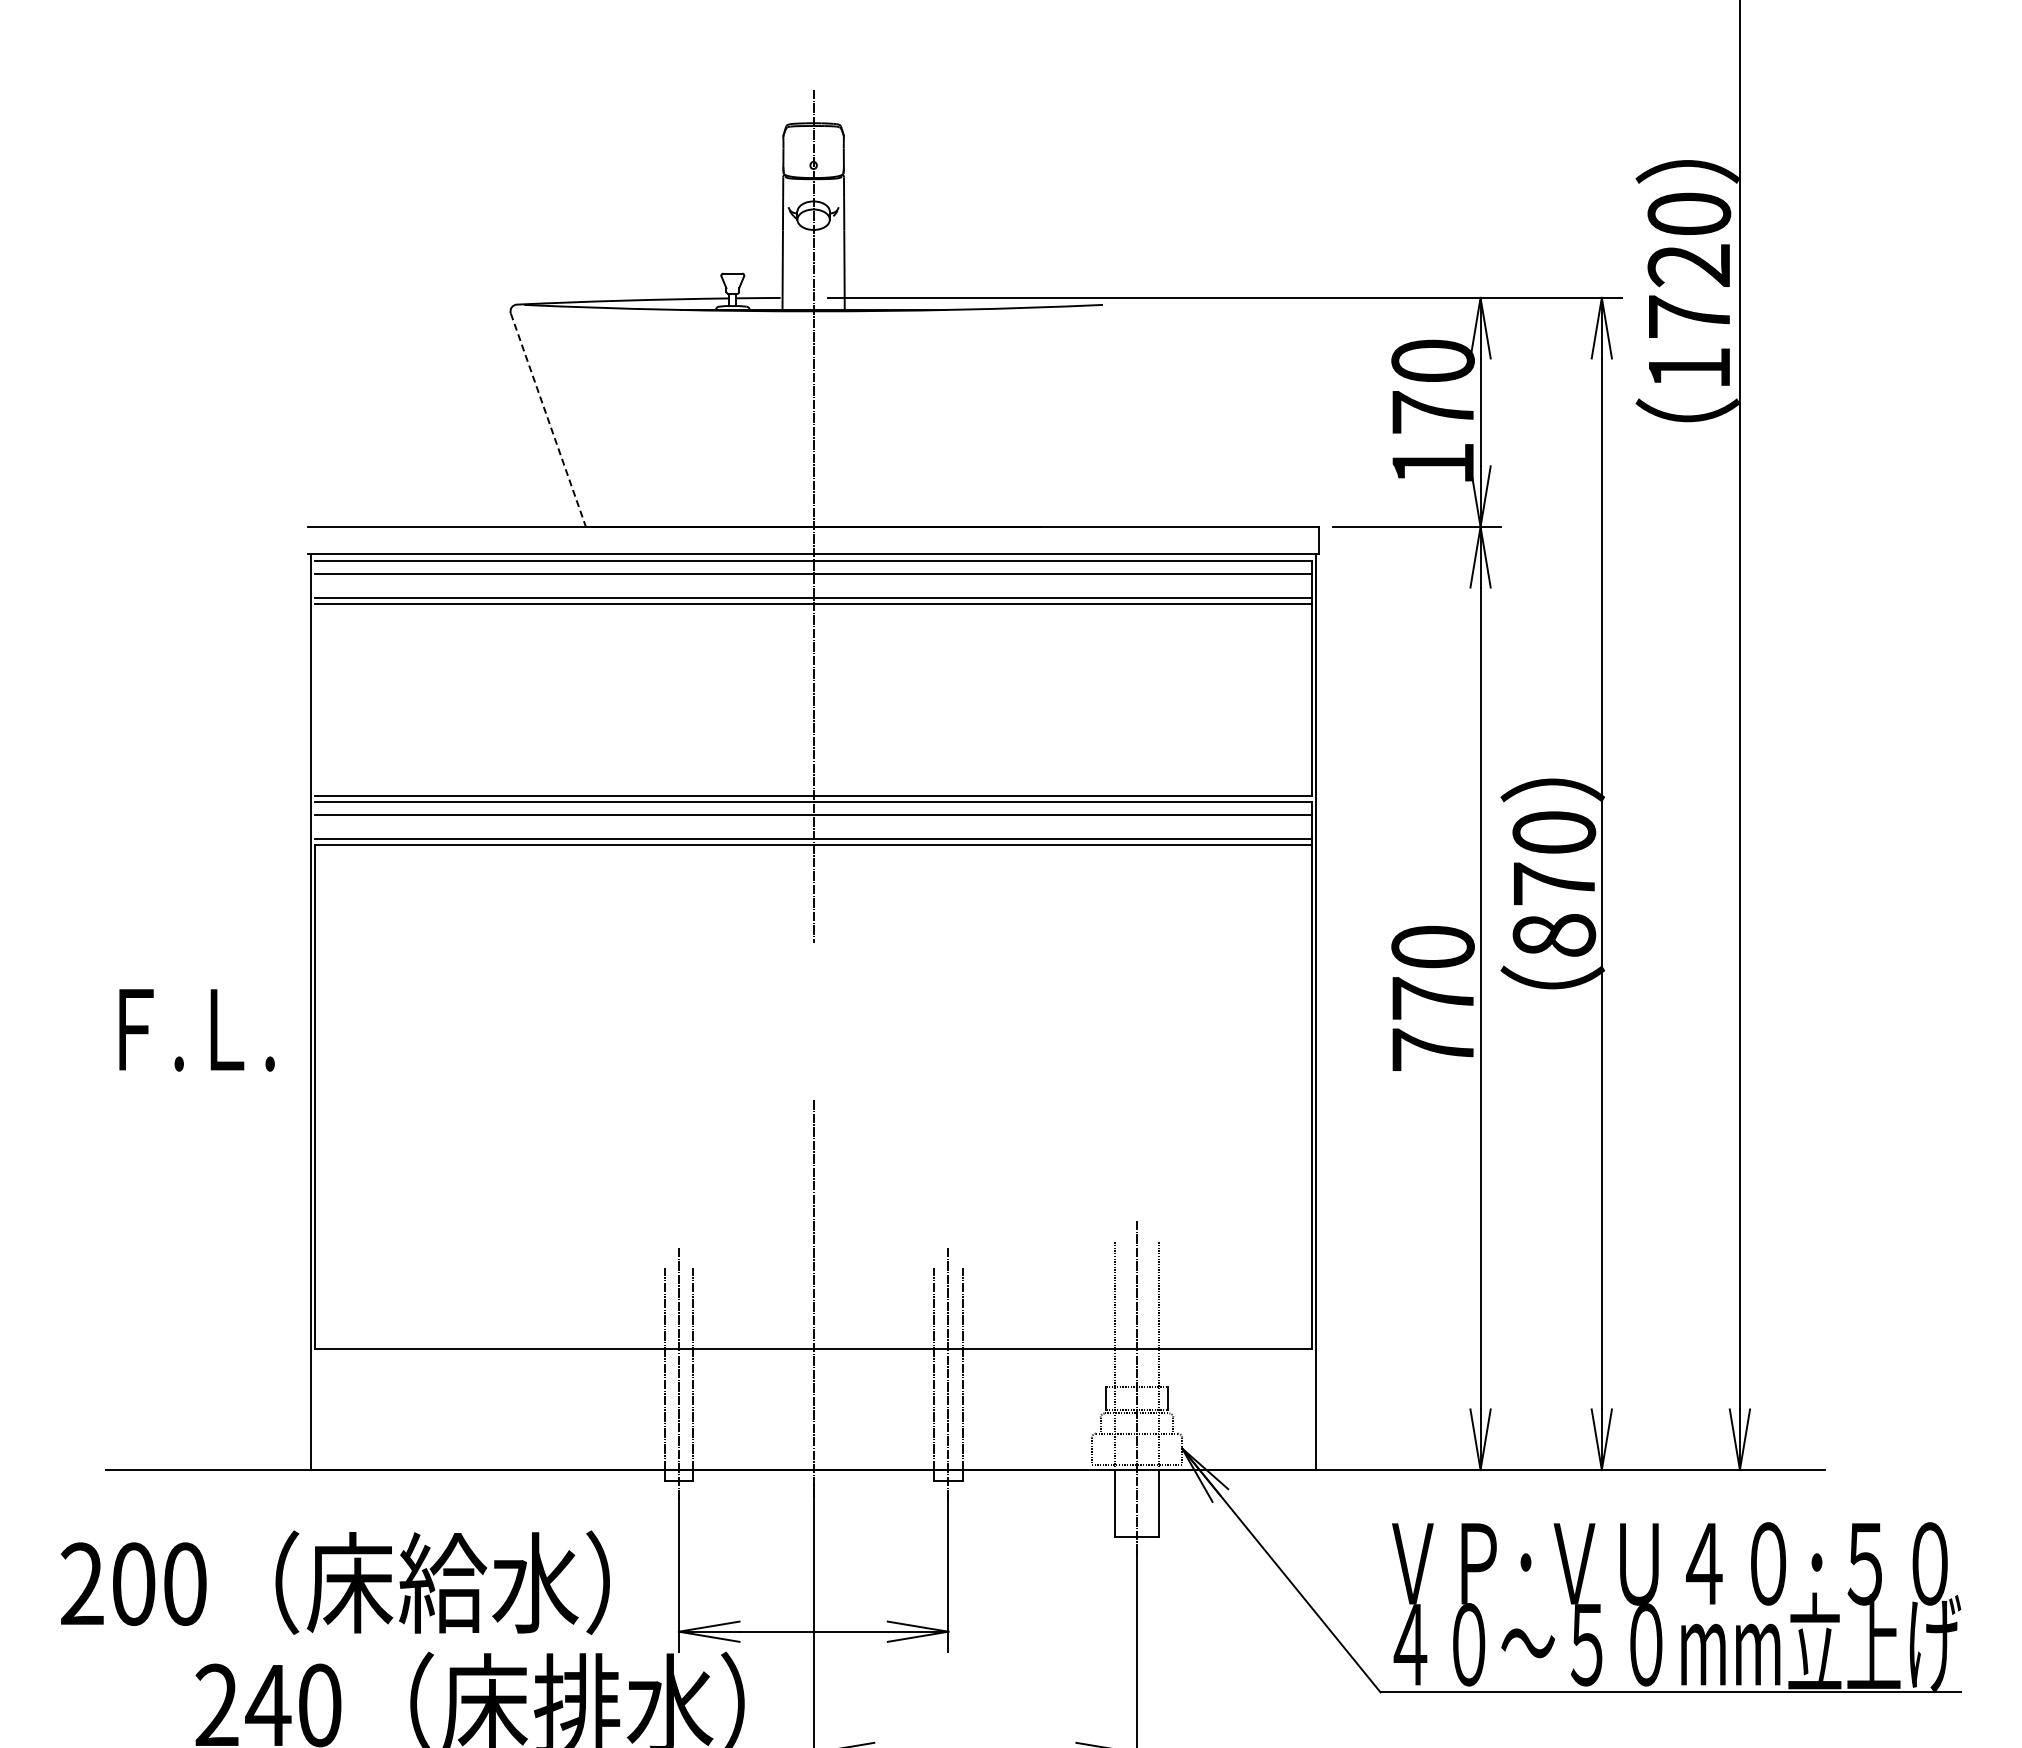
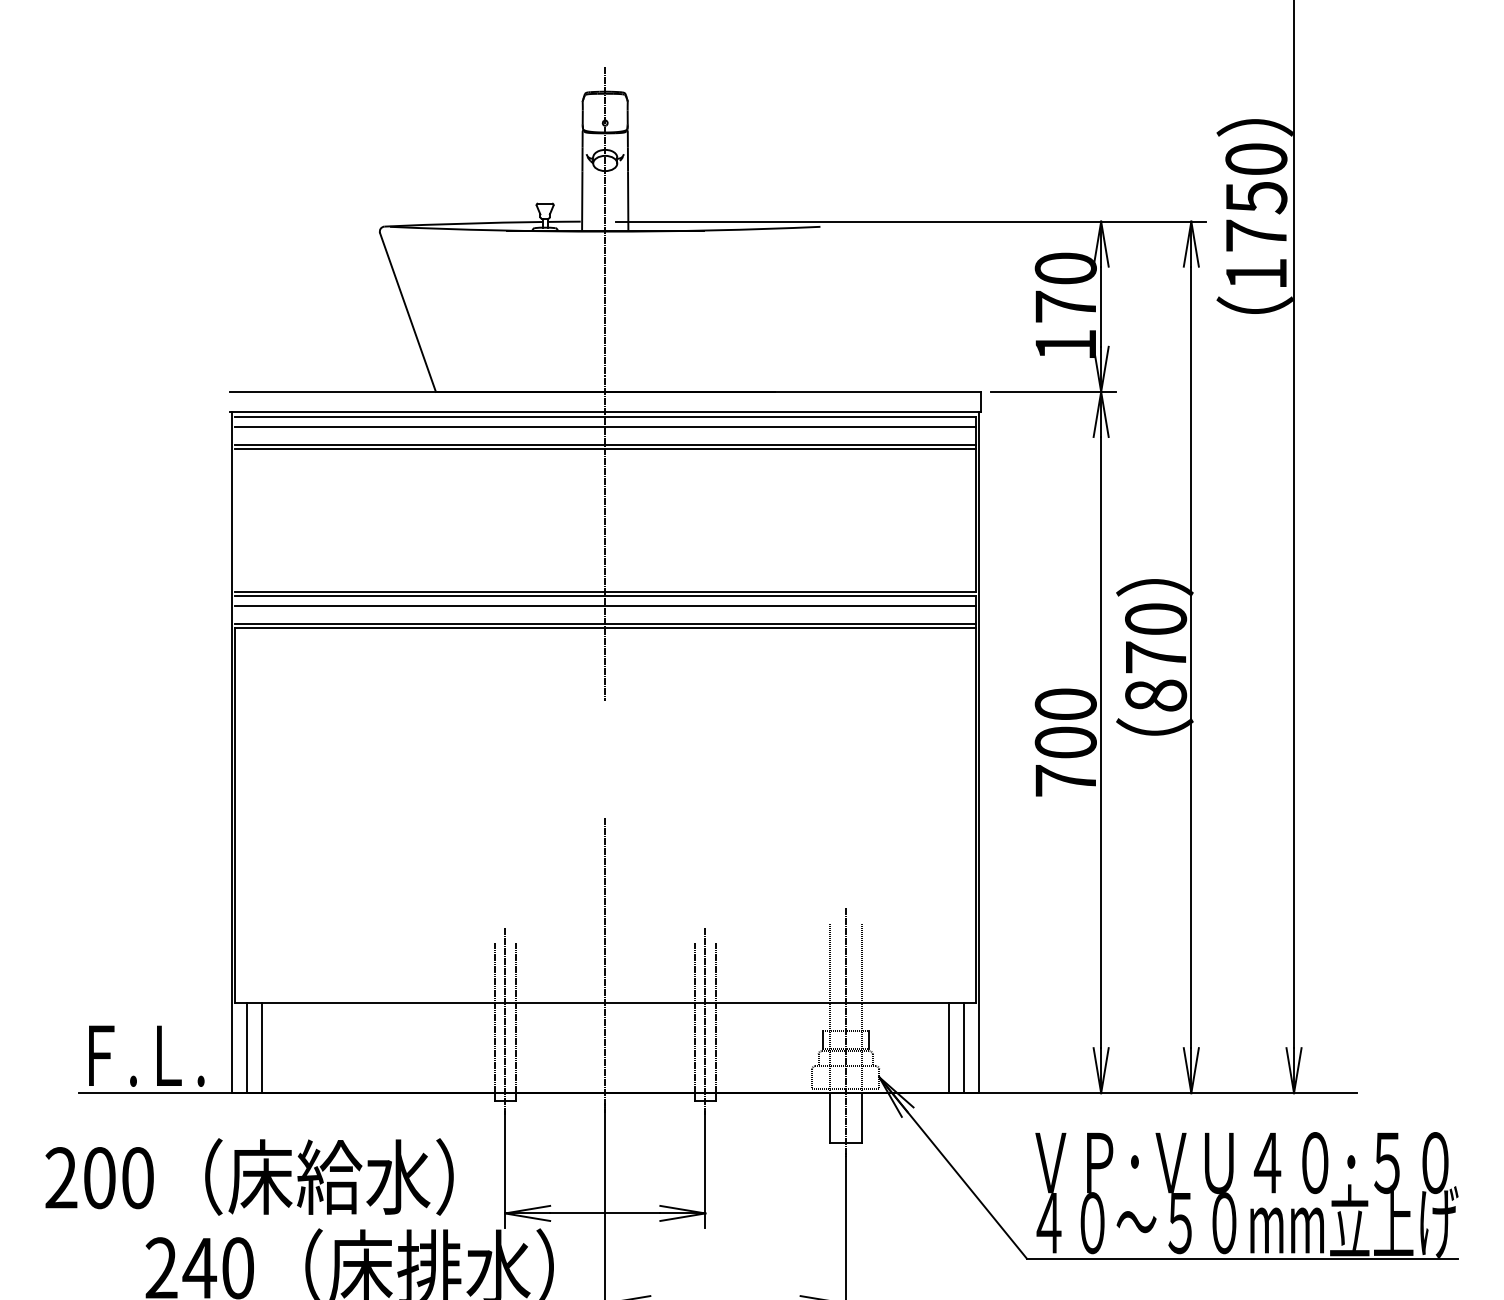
text: (1689, 266) -> (1256, 198), 1720 -> 1750
line: (548, 420) -> (408, 312), dashed -> solid
text: (1432, 998) -> (1065, 742), 770 -> 700
text: (196, 1030) -> (146, 1056), moved
line: (331, 1409) -> (246, 1048), added
line: (351, 1409) -> (261, 1048), added
line: (1275, 1409) -> (948, 1048), added
line: (1295, 1409) -> (963, 1048), added

